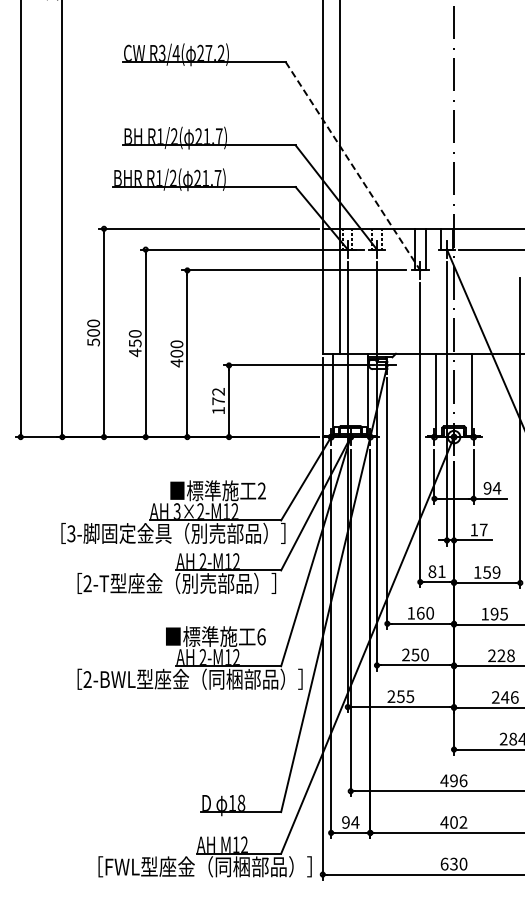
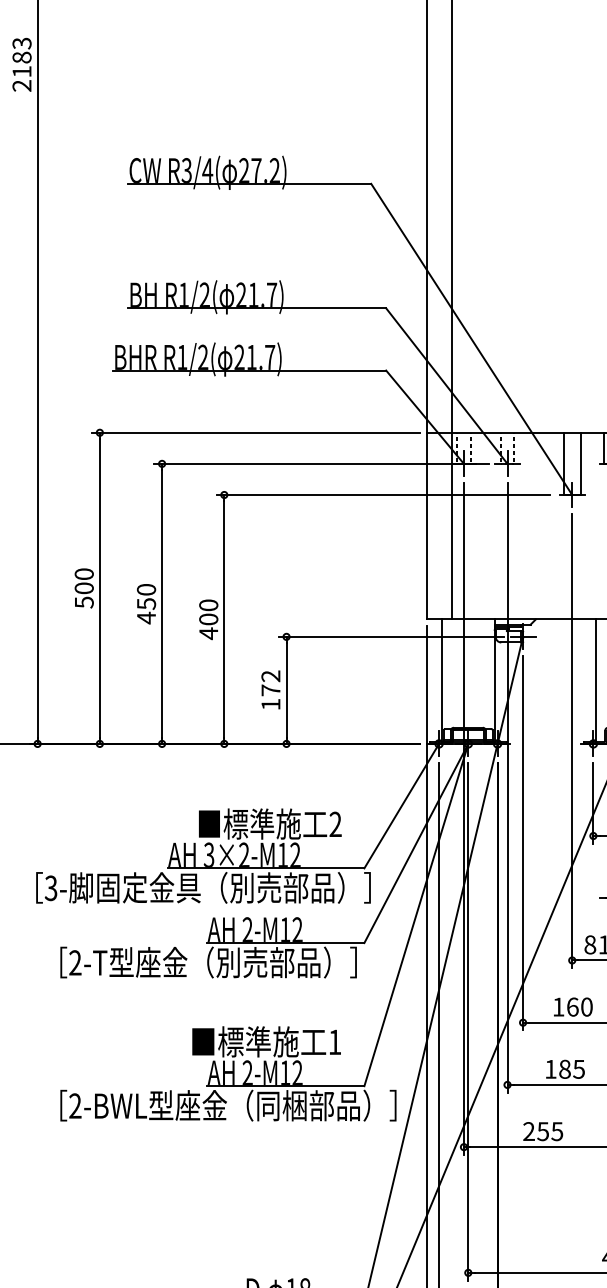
line: (353, 166) -> (472, 339), dashed -> solid
text: (261, 636) -> (335, 1041), 6 -> 1
text: (415, 654) -> (565, 1068), 250 -> 185

